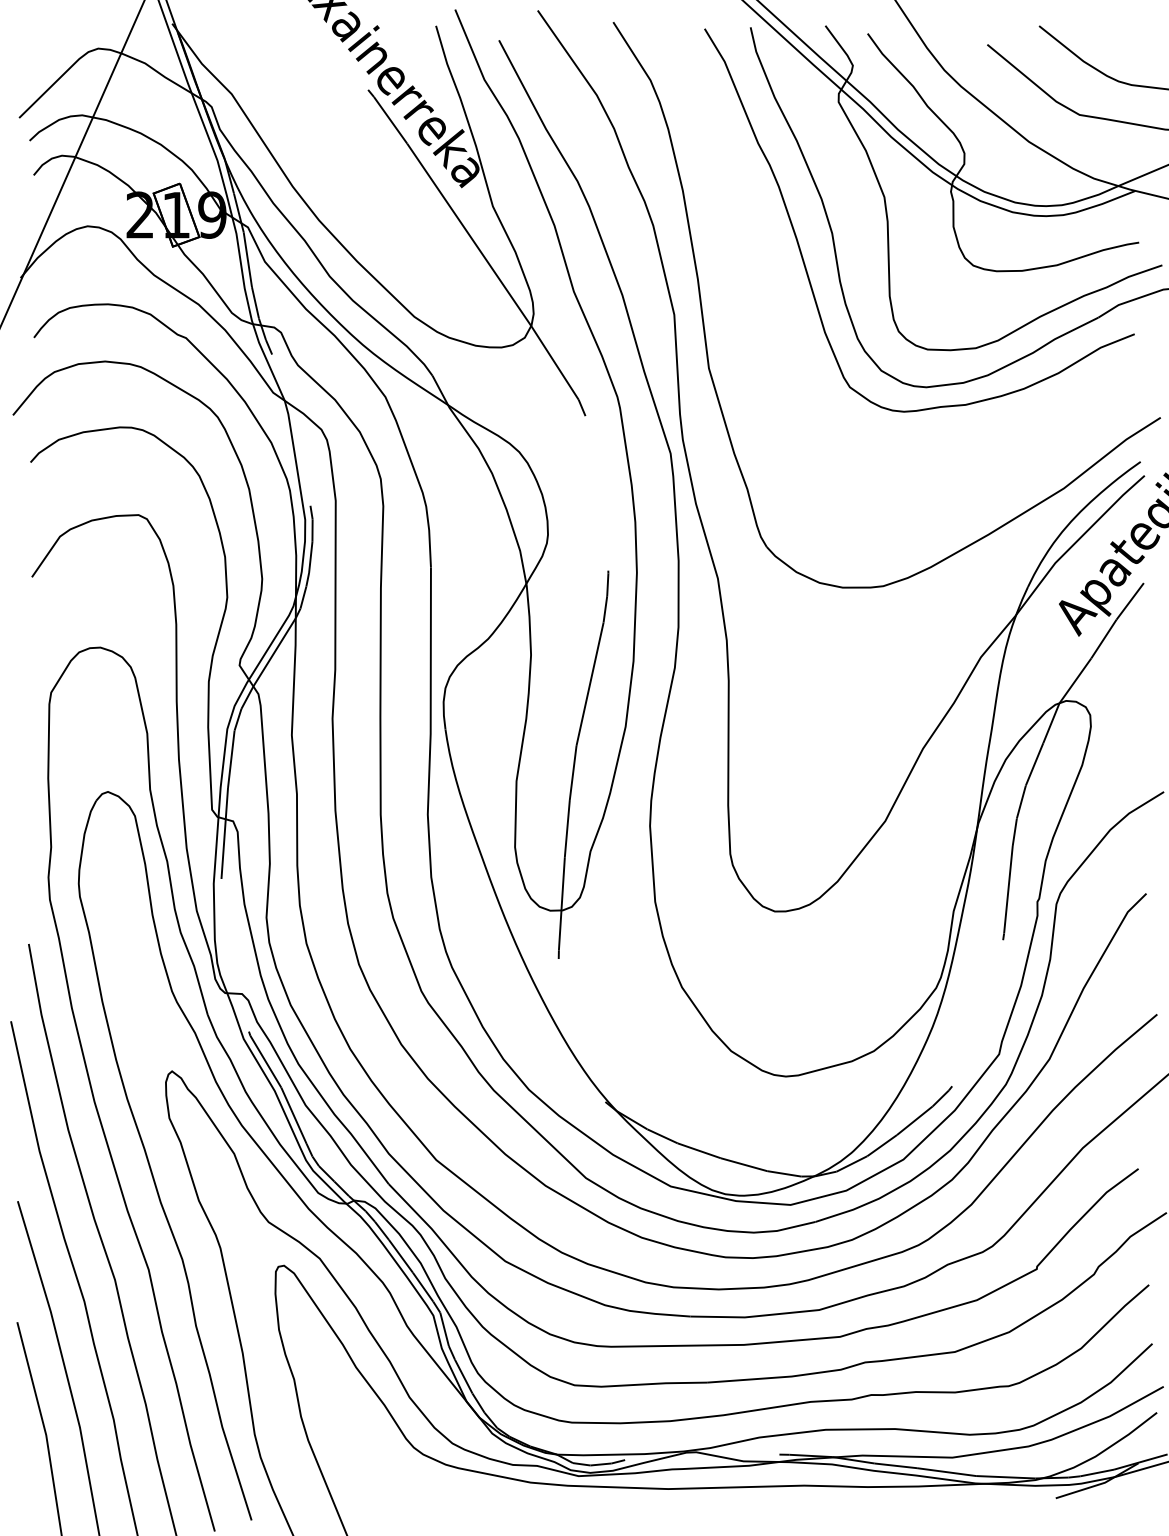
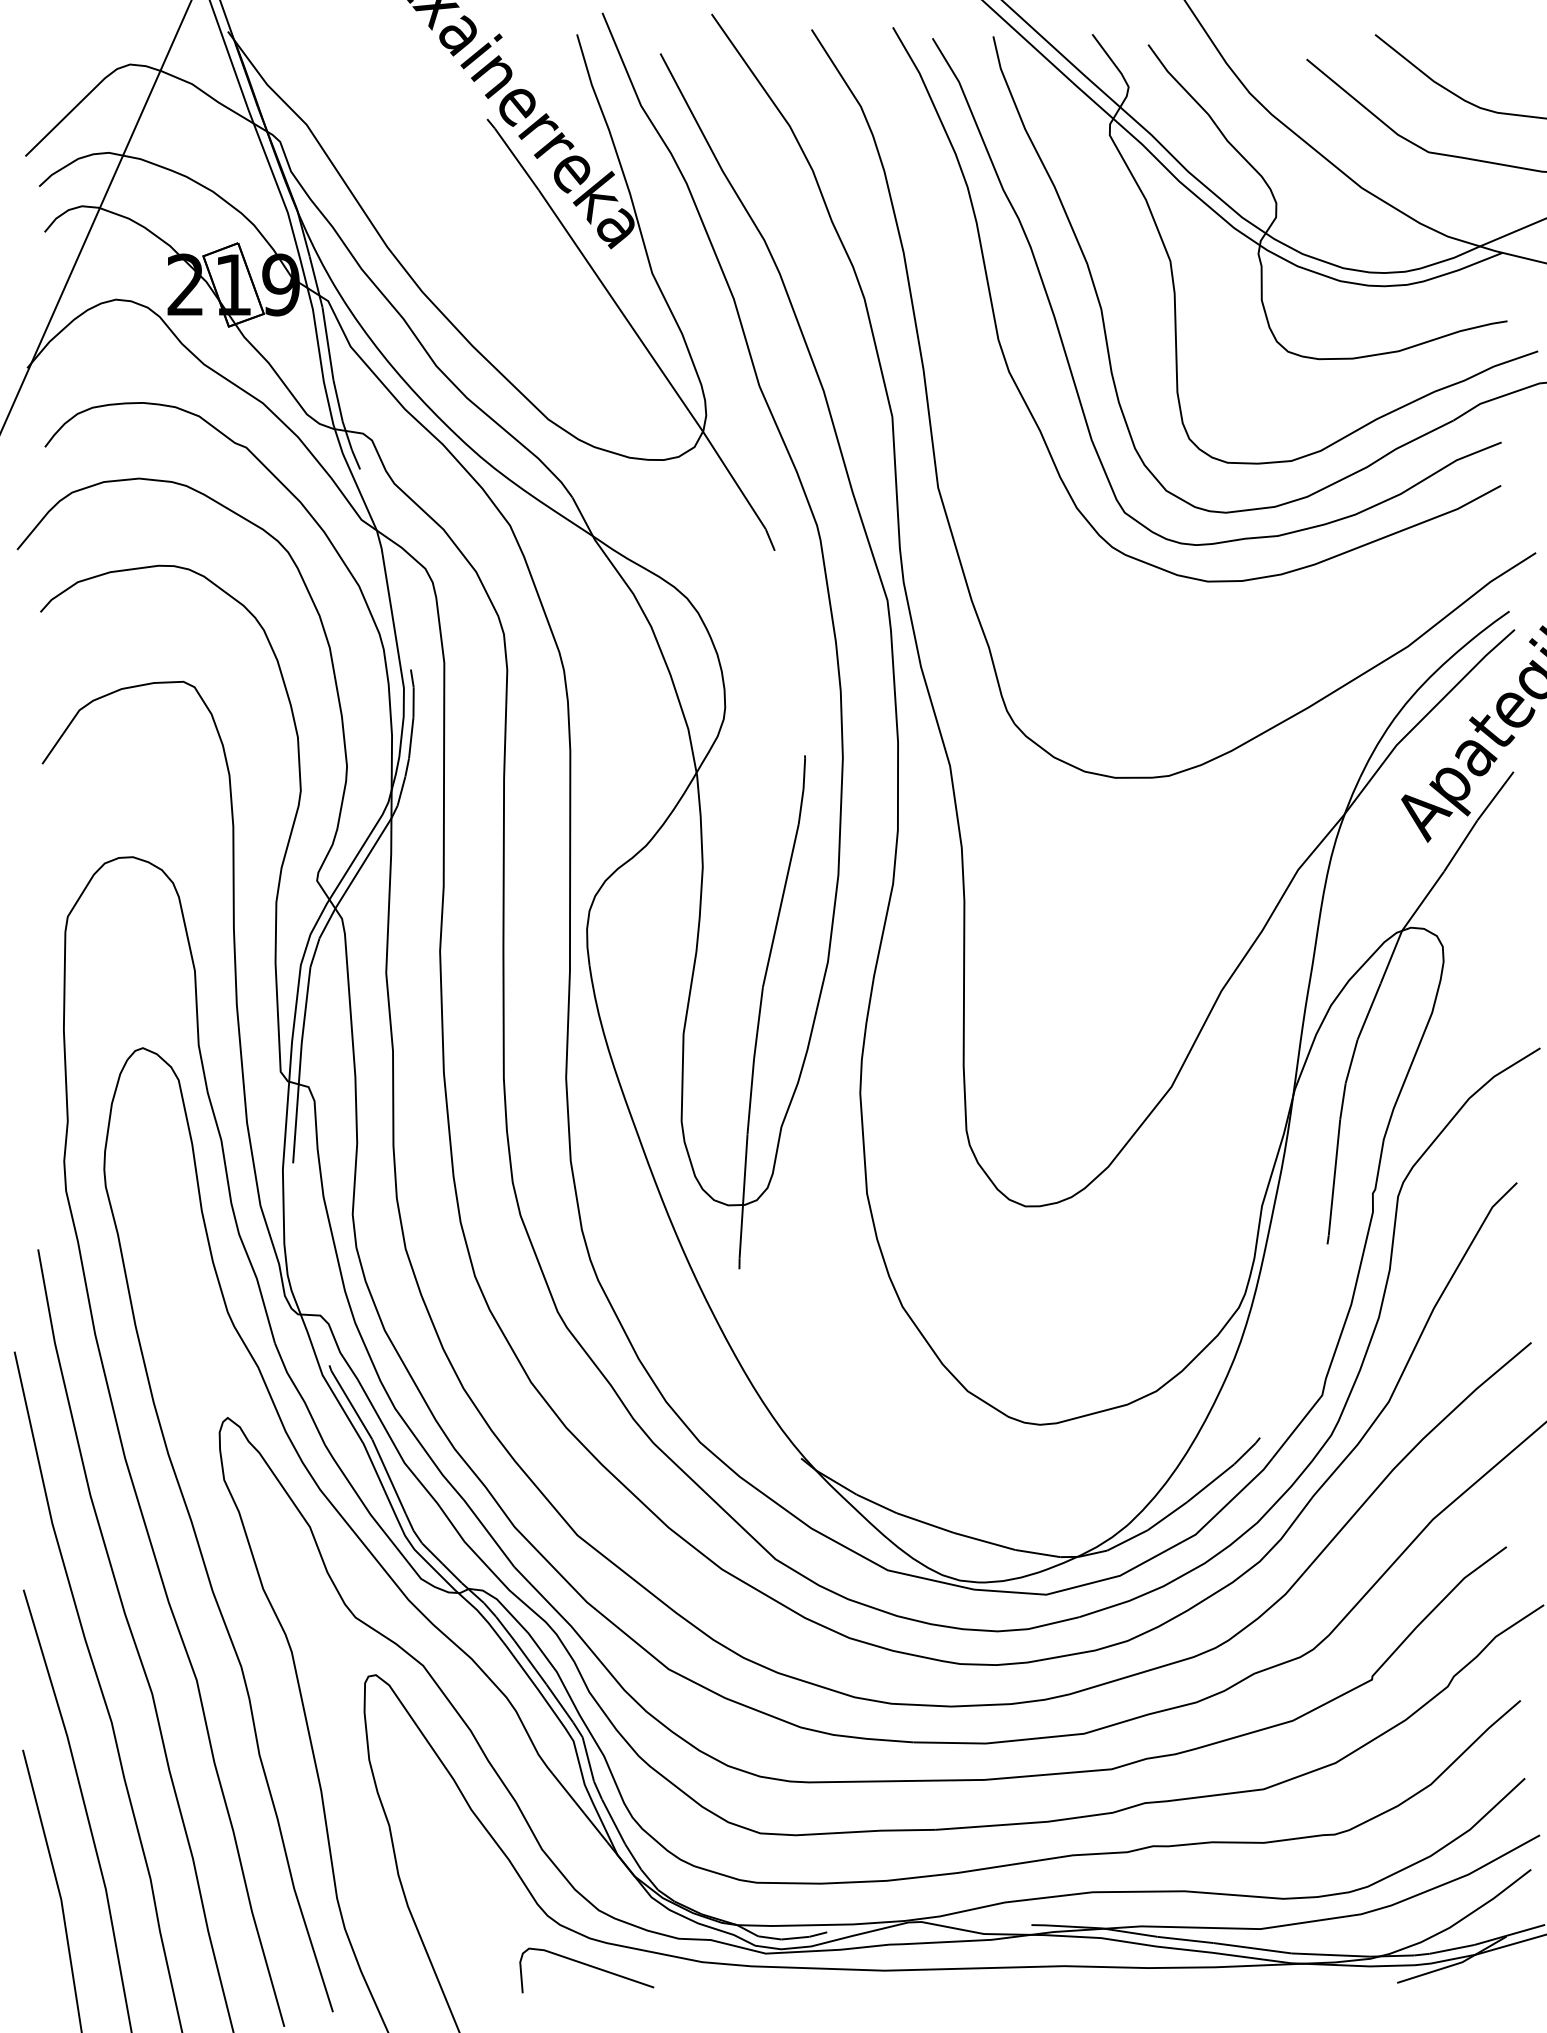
curve: (777, 306) -> (1028, 405), added
curve: (445, 1486) -> (589, 1967), added

